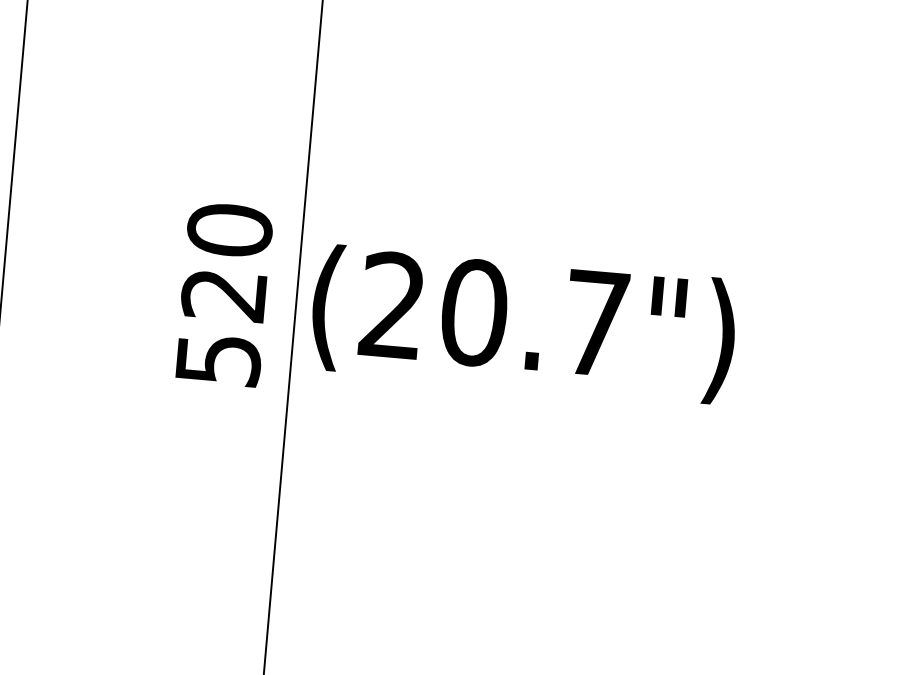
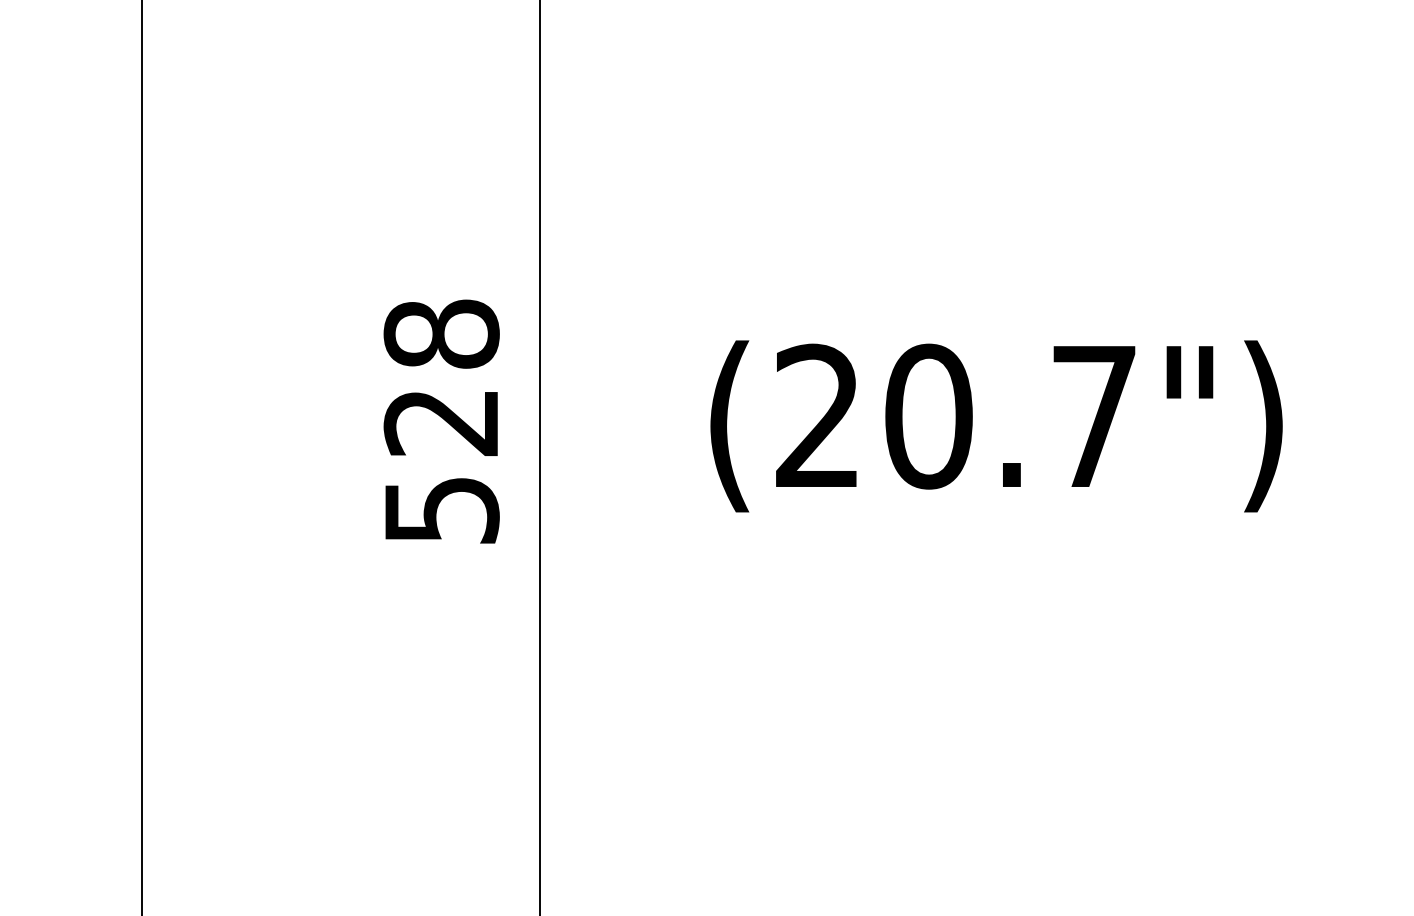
text: (229, 229) -> (441, 333), 520 -> 528
text: (523, 324) -> (996, 426), moved

